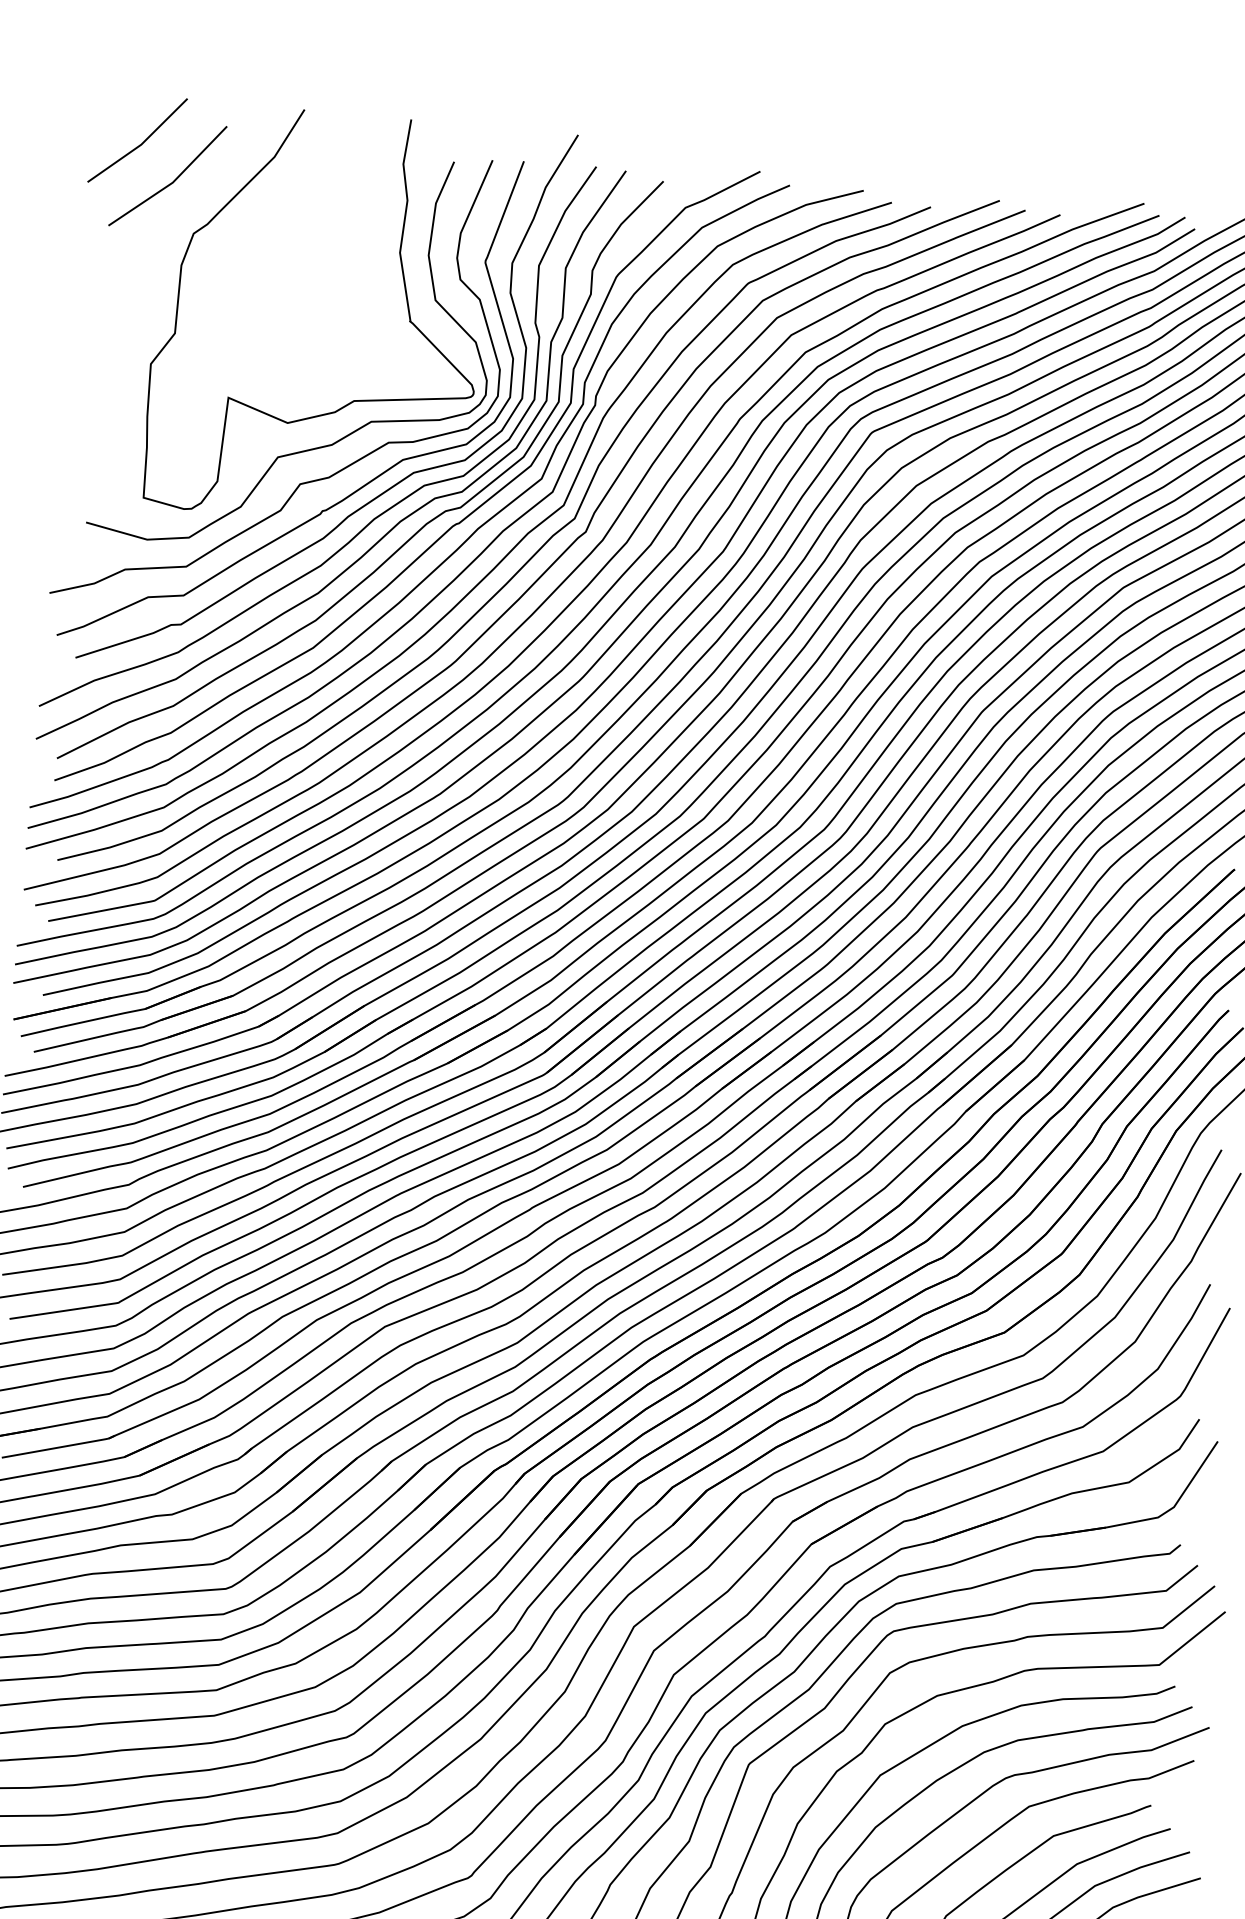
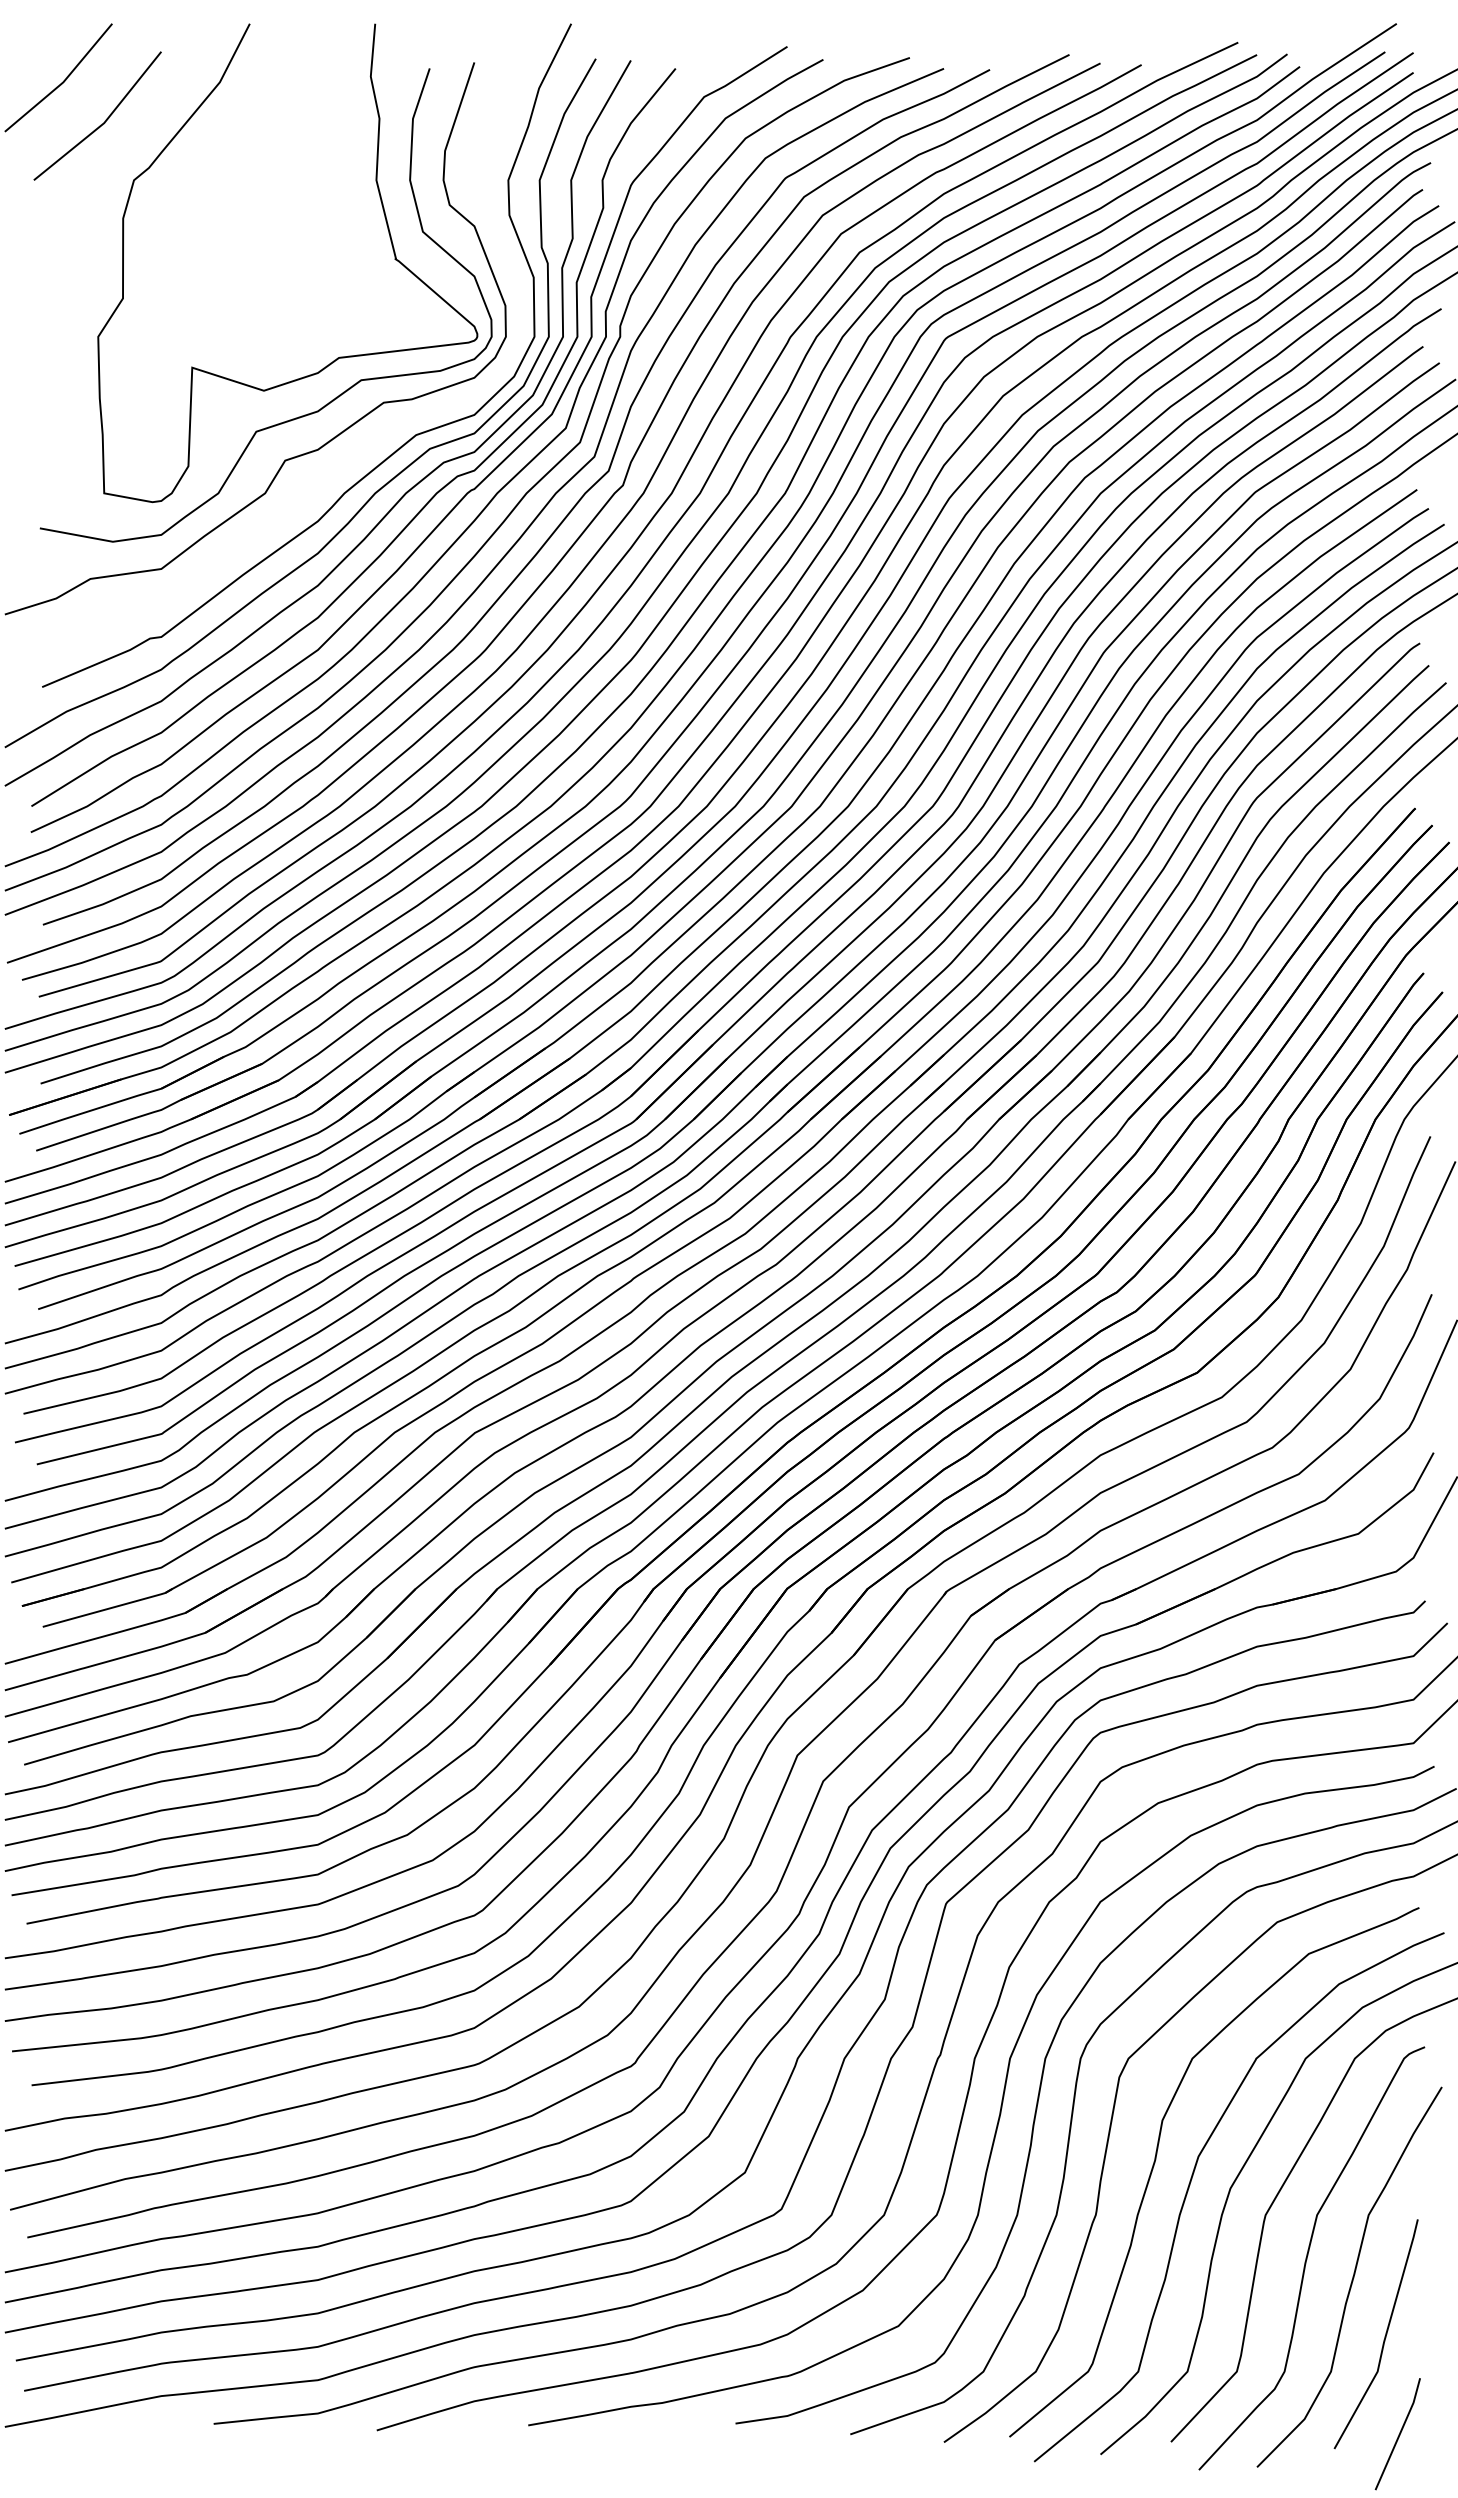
curve: (359, 487) -> (354, 458), removed

